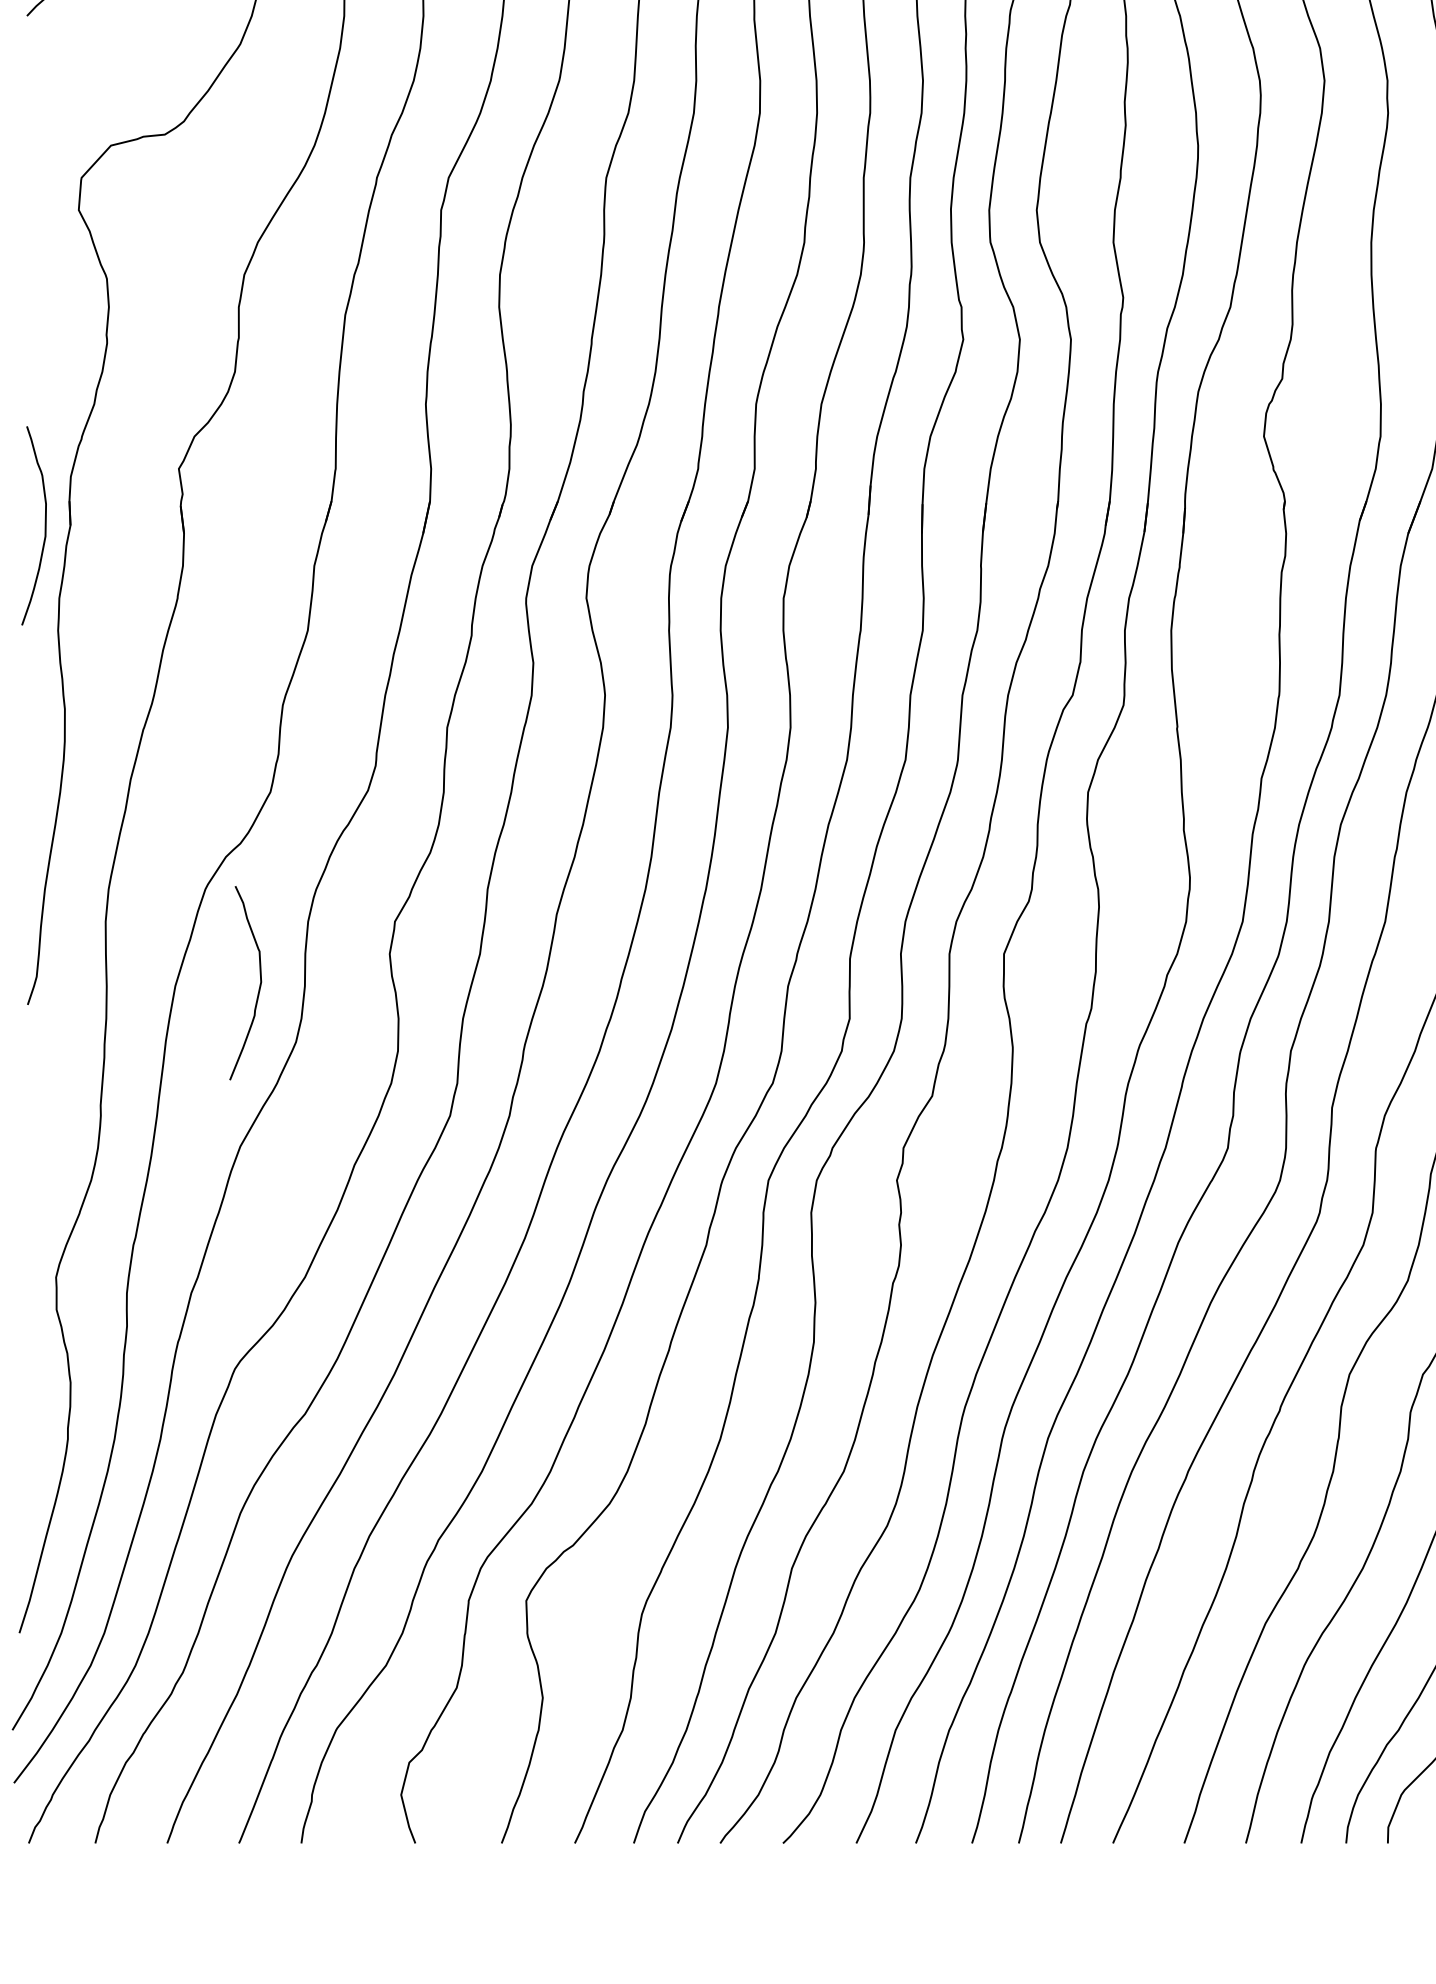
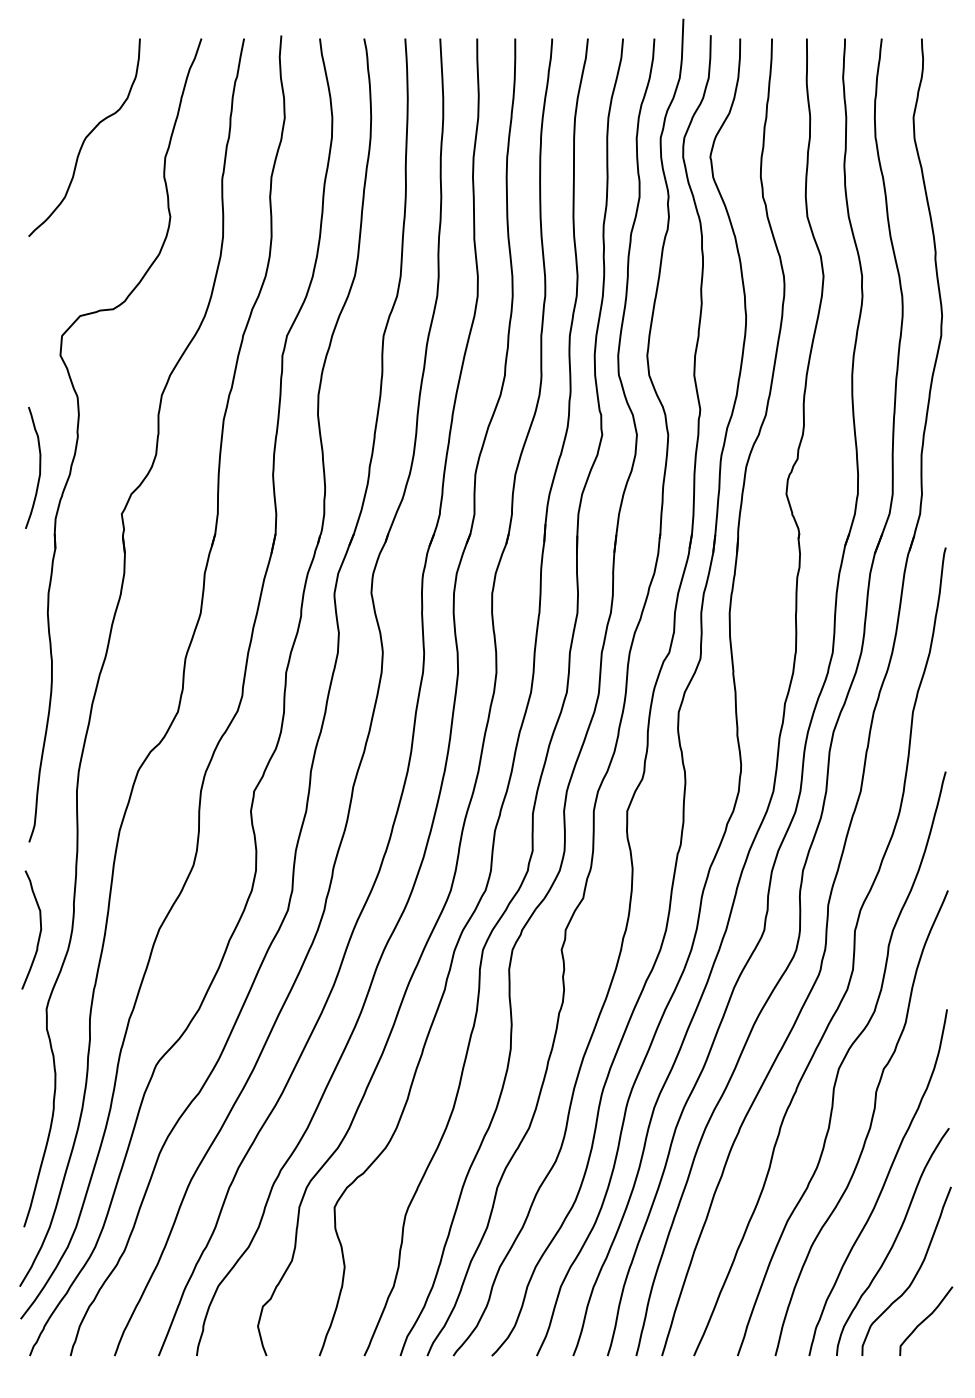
curve: (44, 525) -> (39, 467), moved
curve: (258, 985) -> (39, 931), moved

